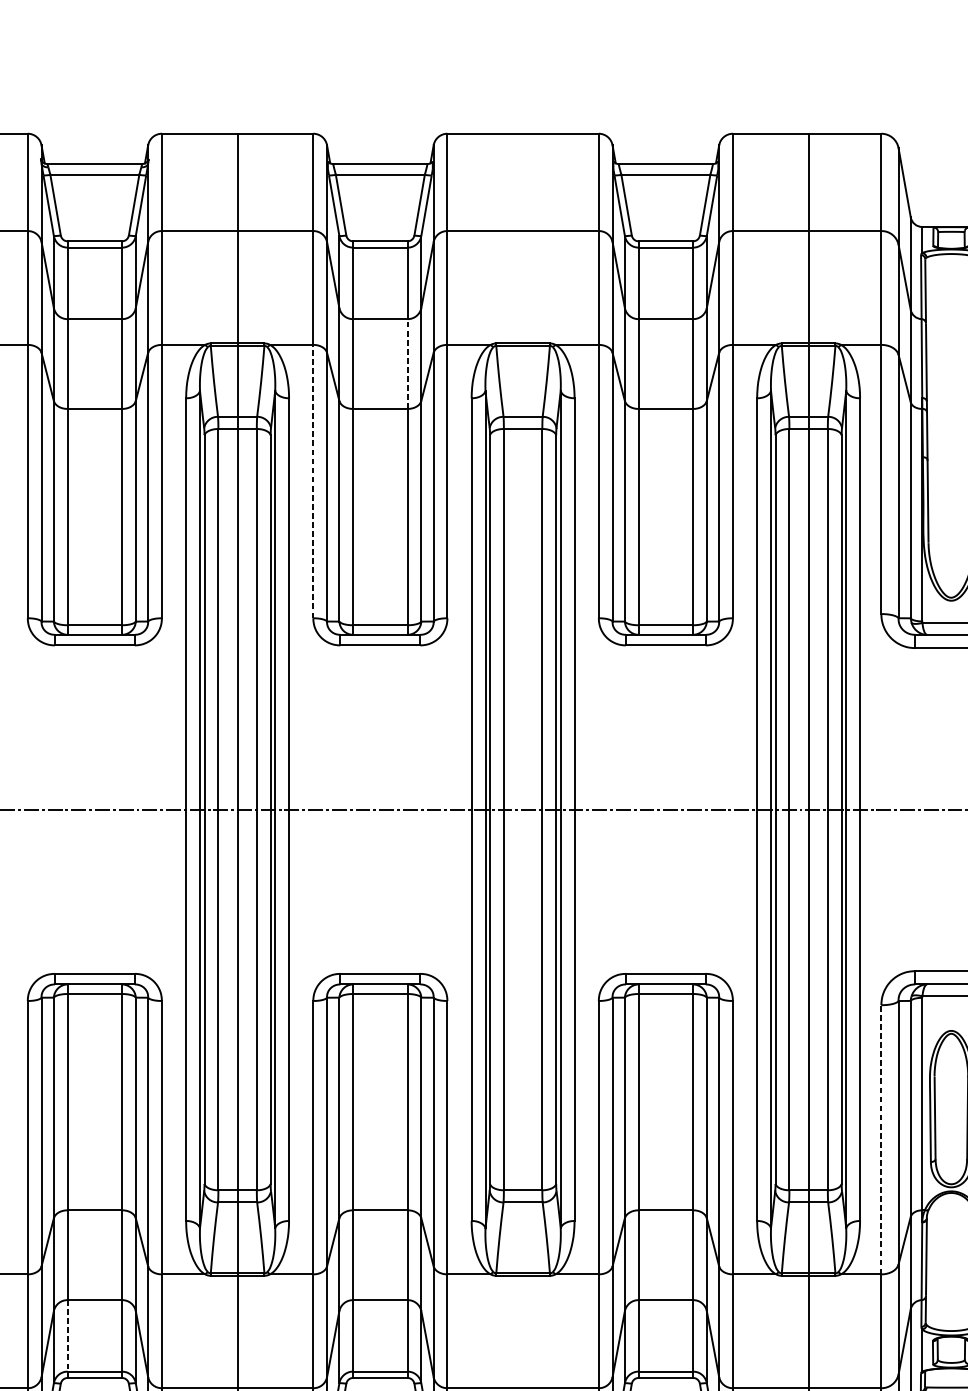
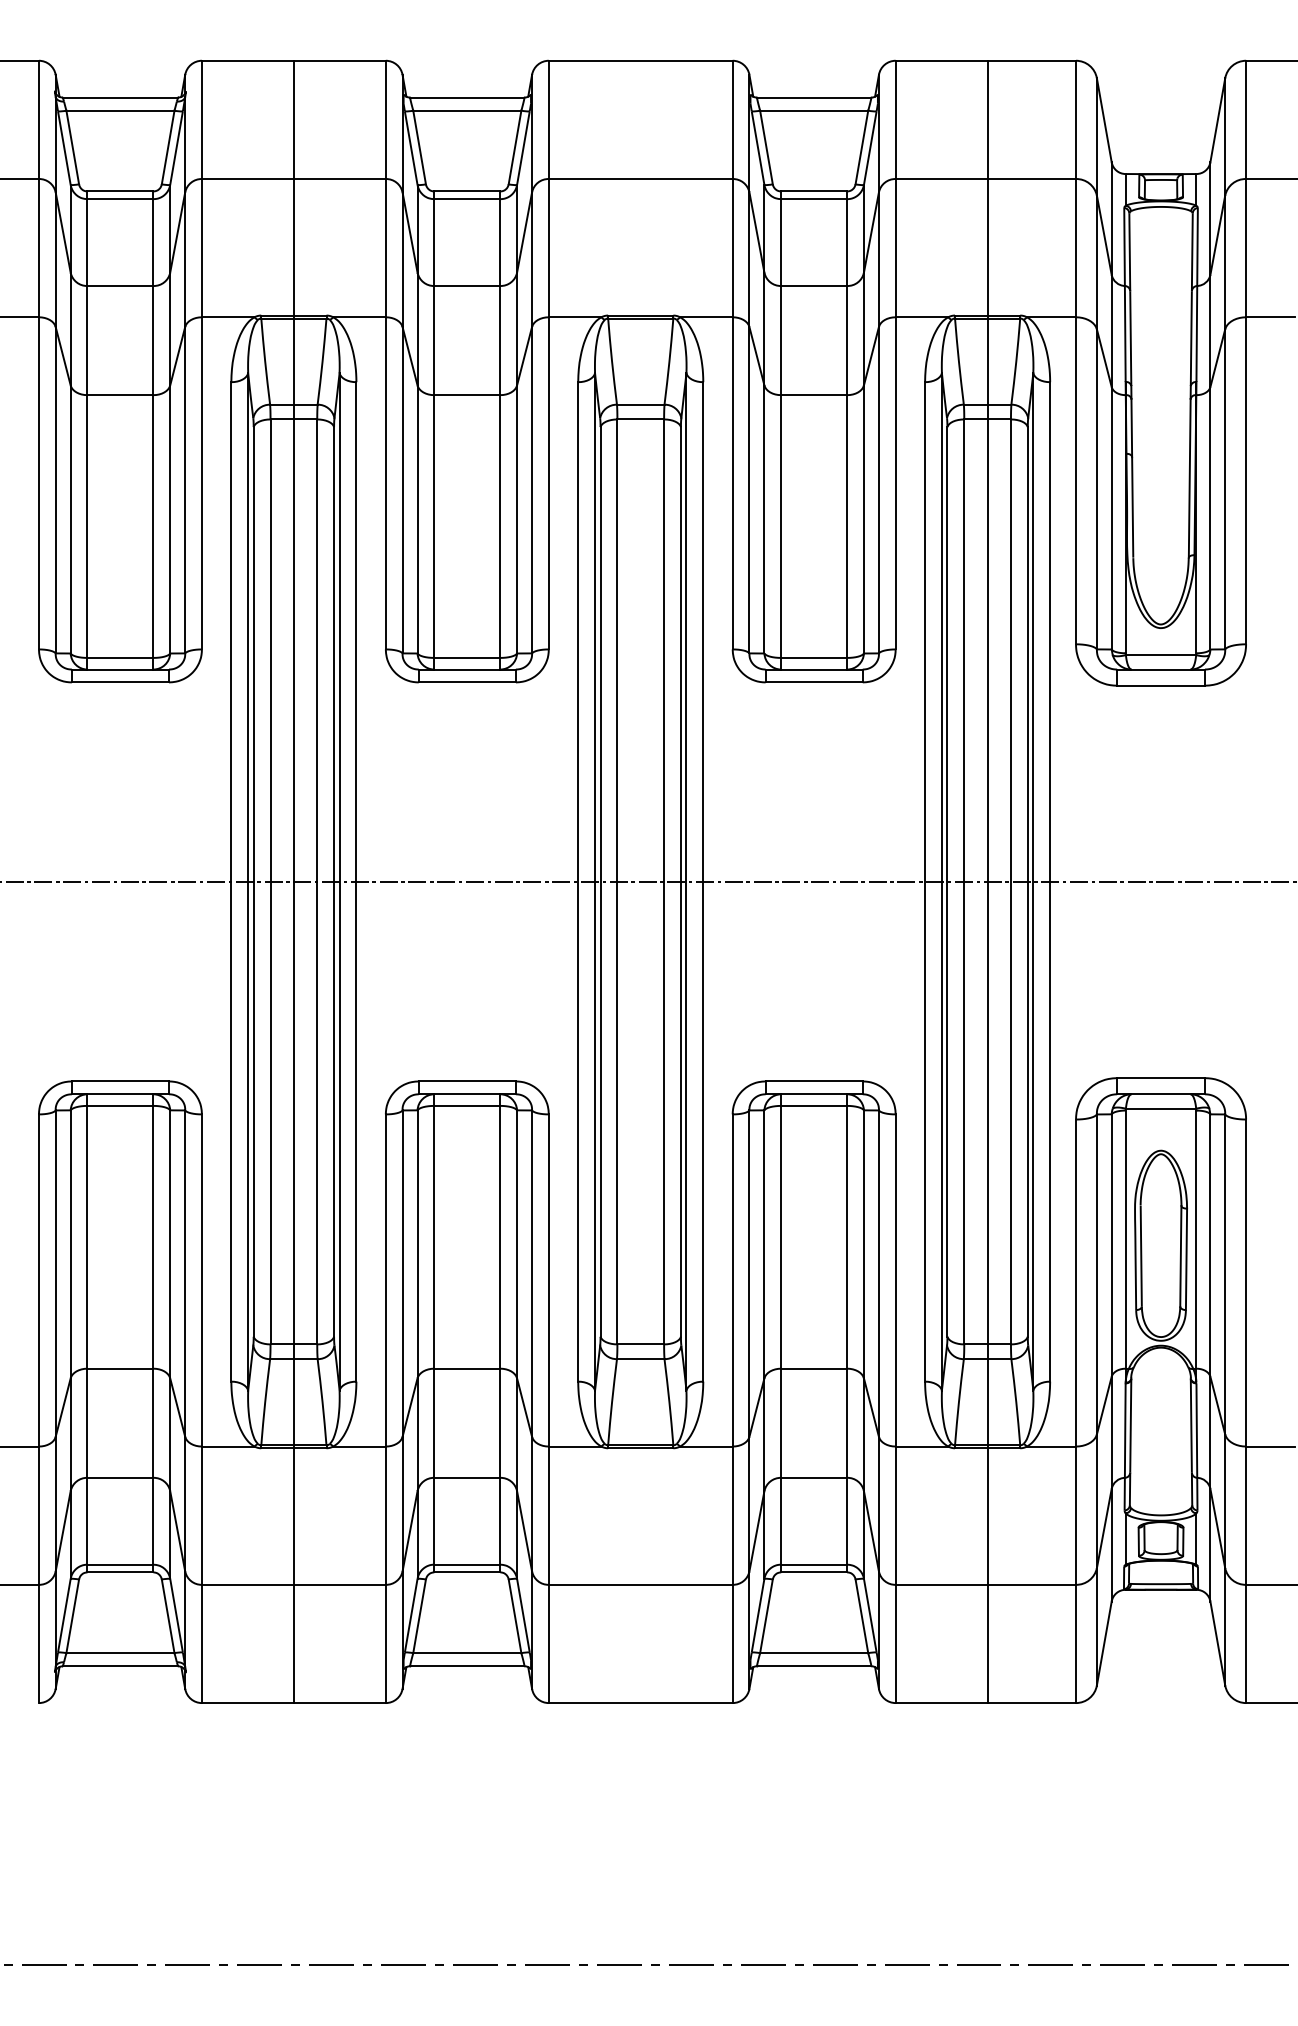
line: (407, 363) -> (500, 340), dashed -> solid
line: (313, 480) -> (385, 482), dashed -> solid
line: (880, 1140) -> (1075, 1283), dashed -> solid
line: (67, 1336) -> (87, 1521), dashed -> solid

